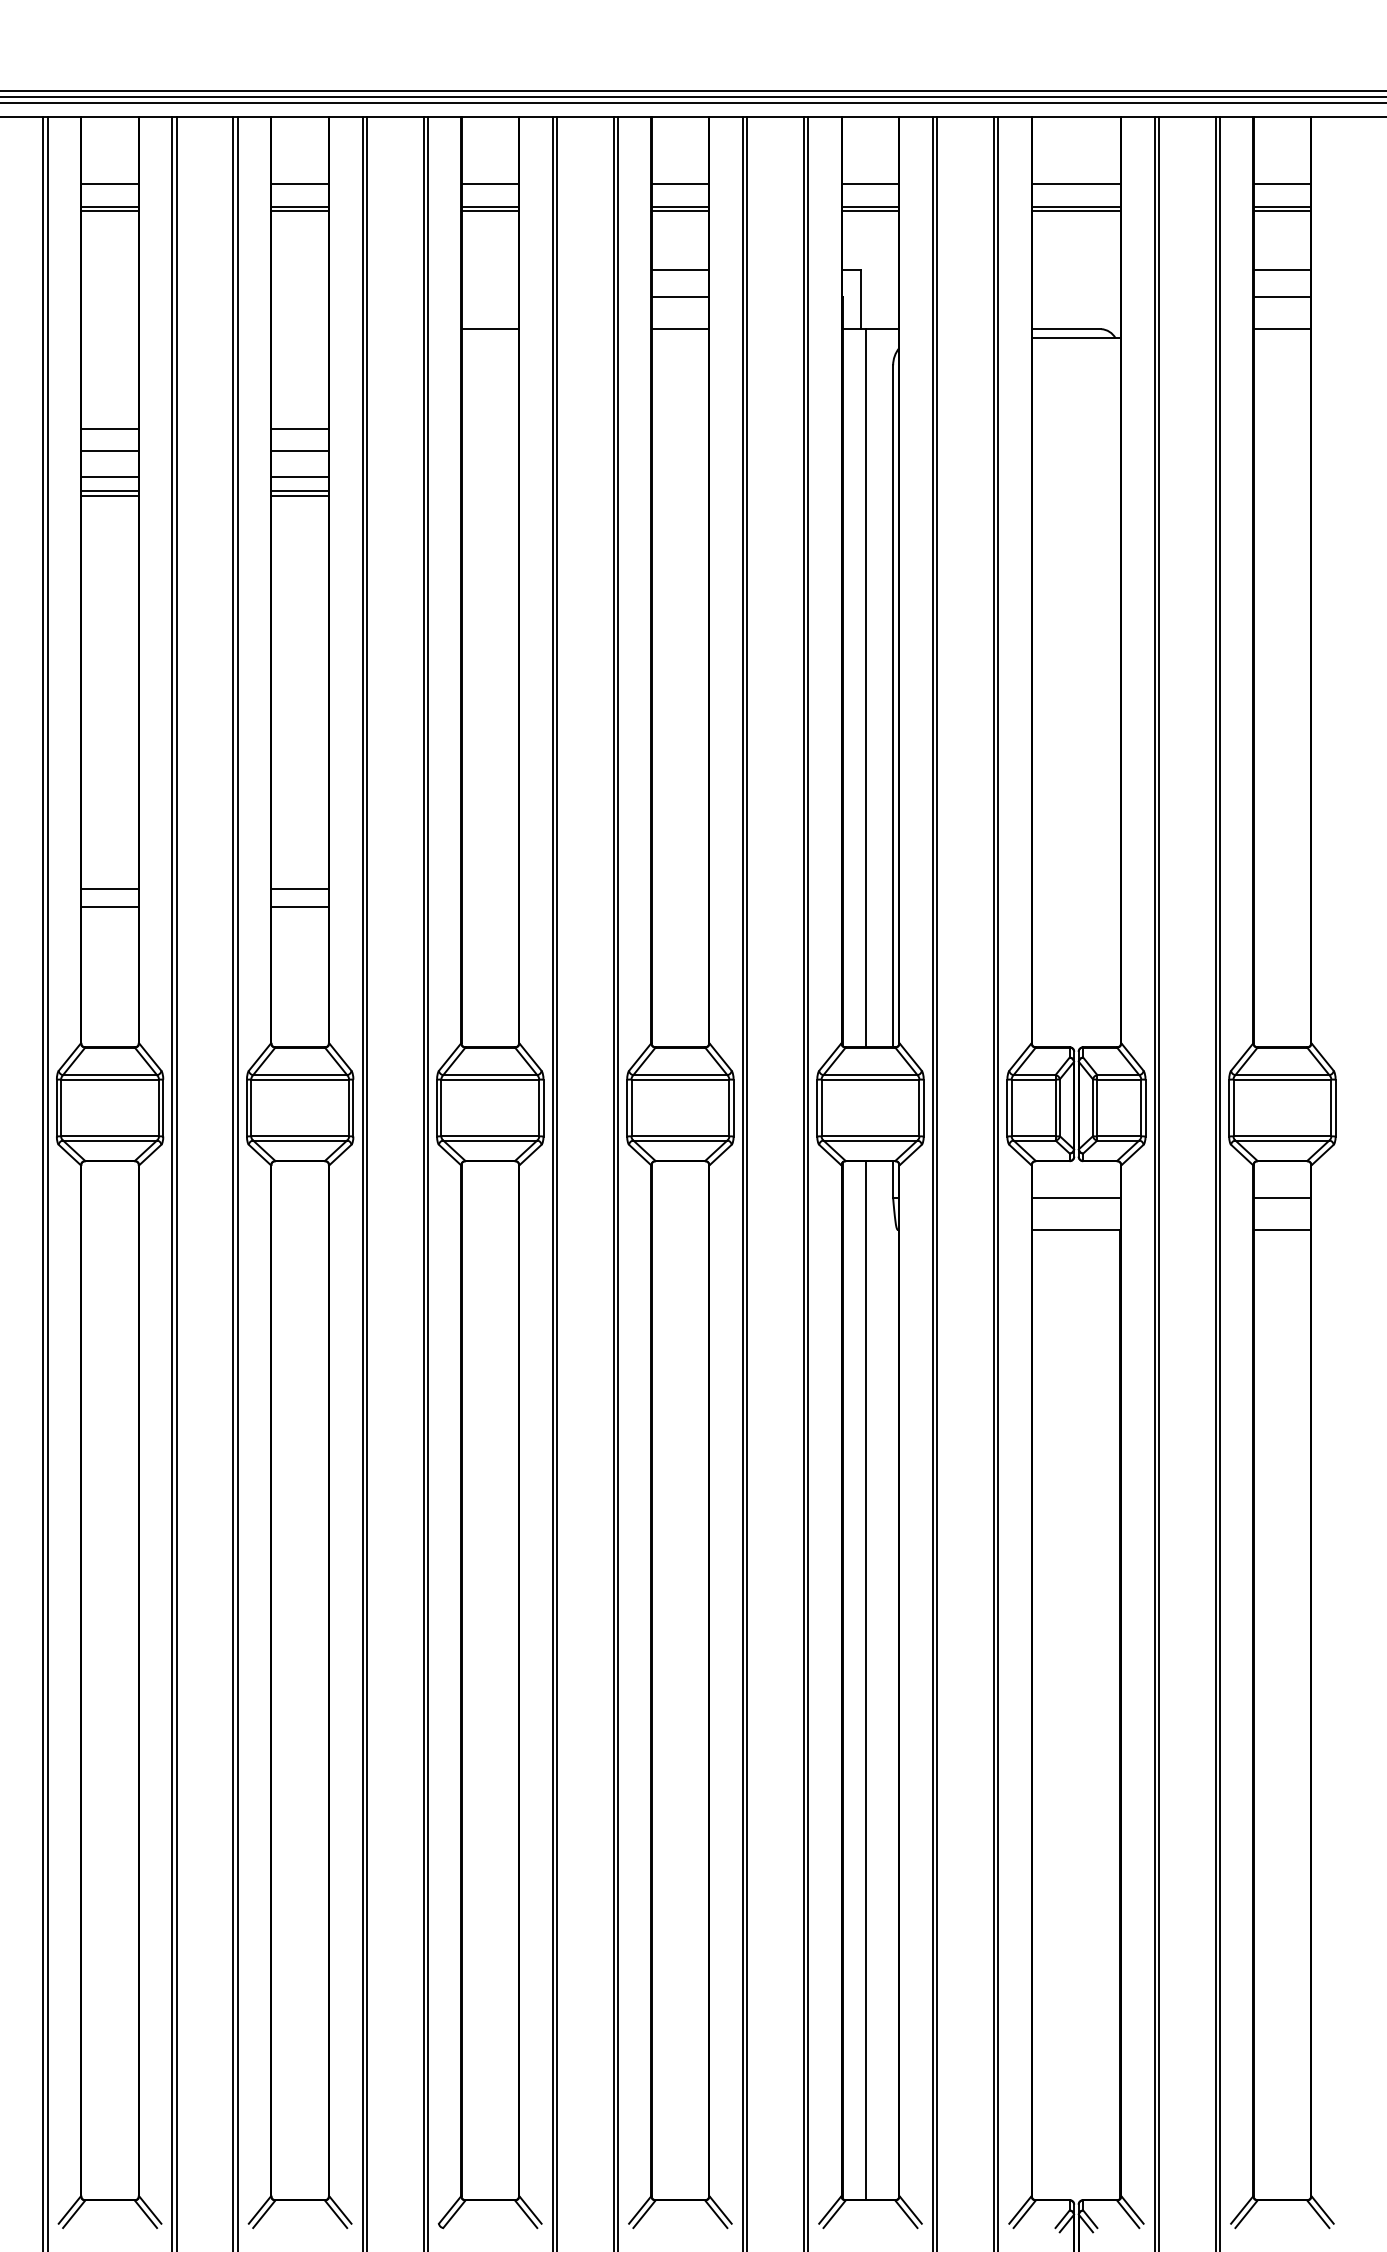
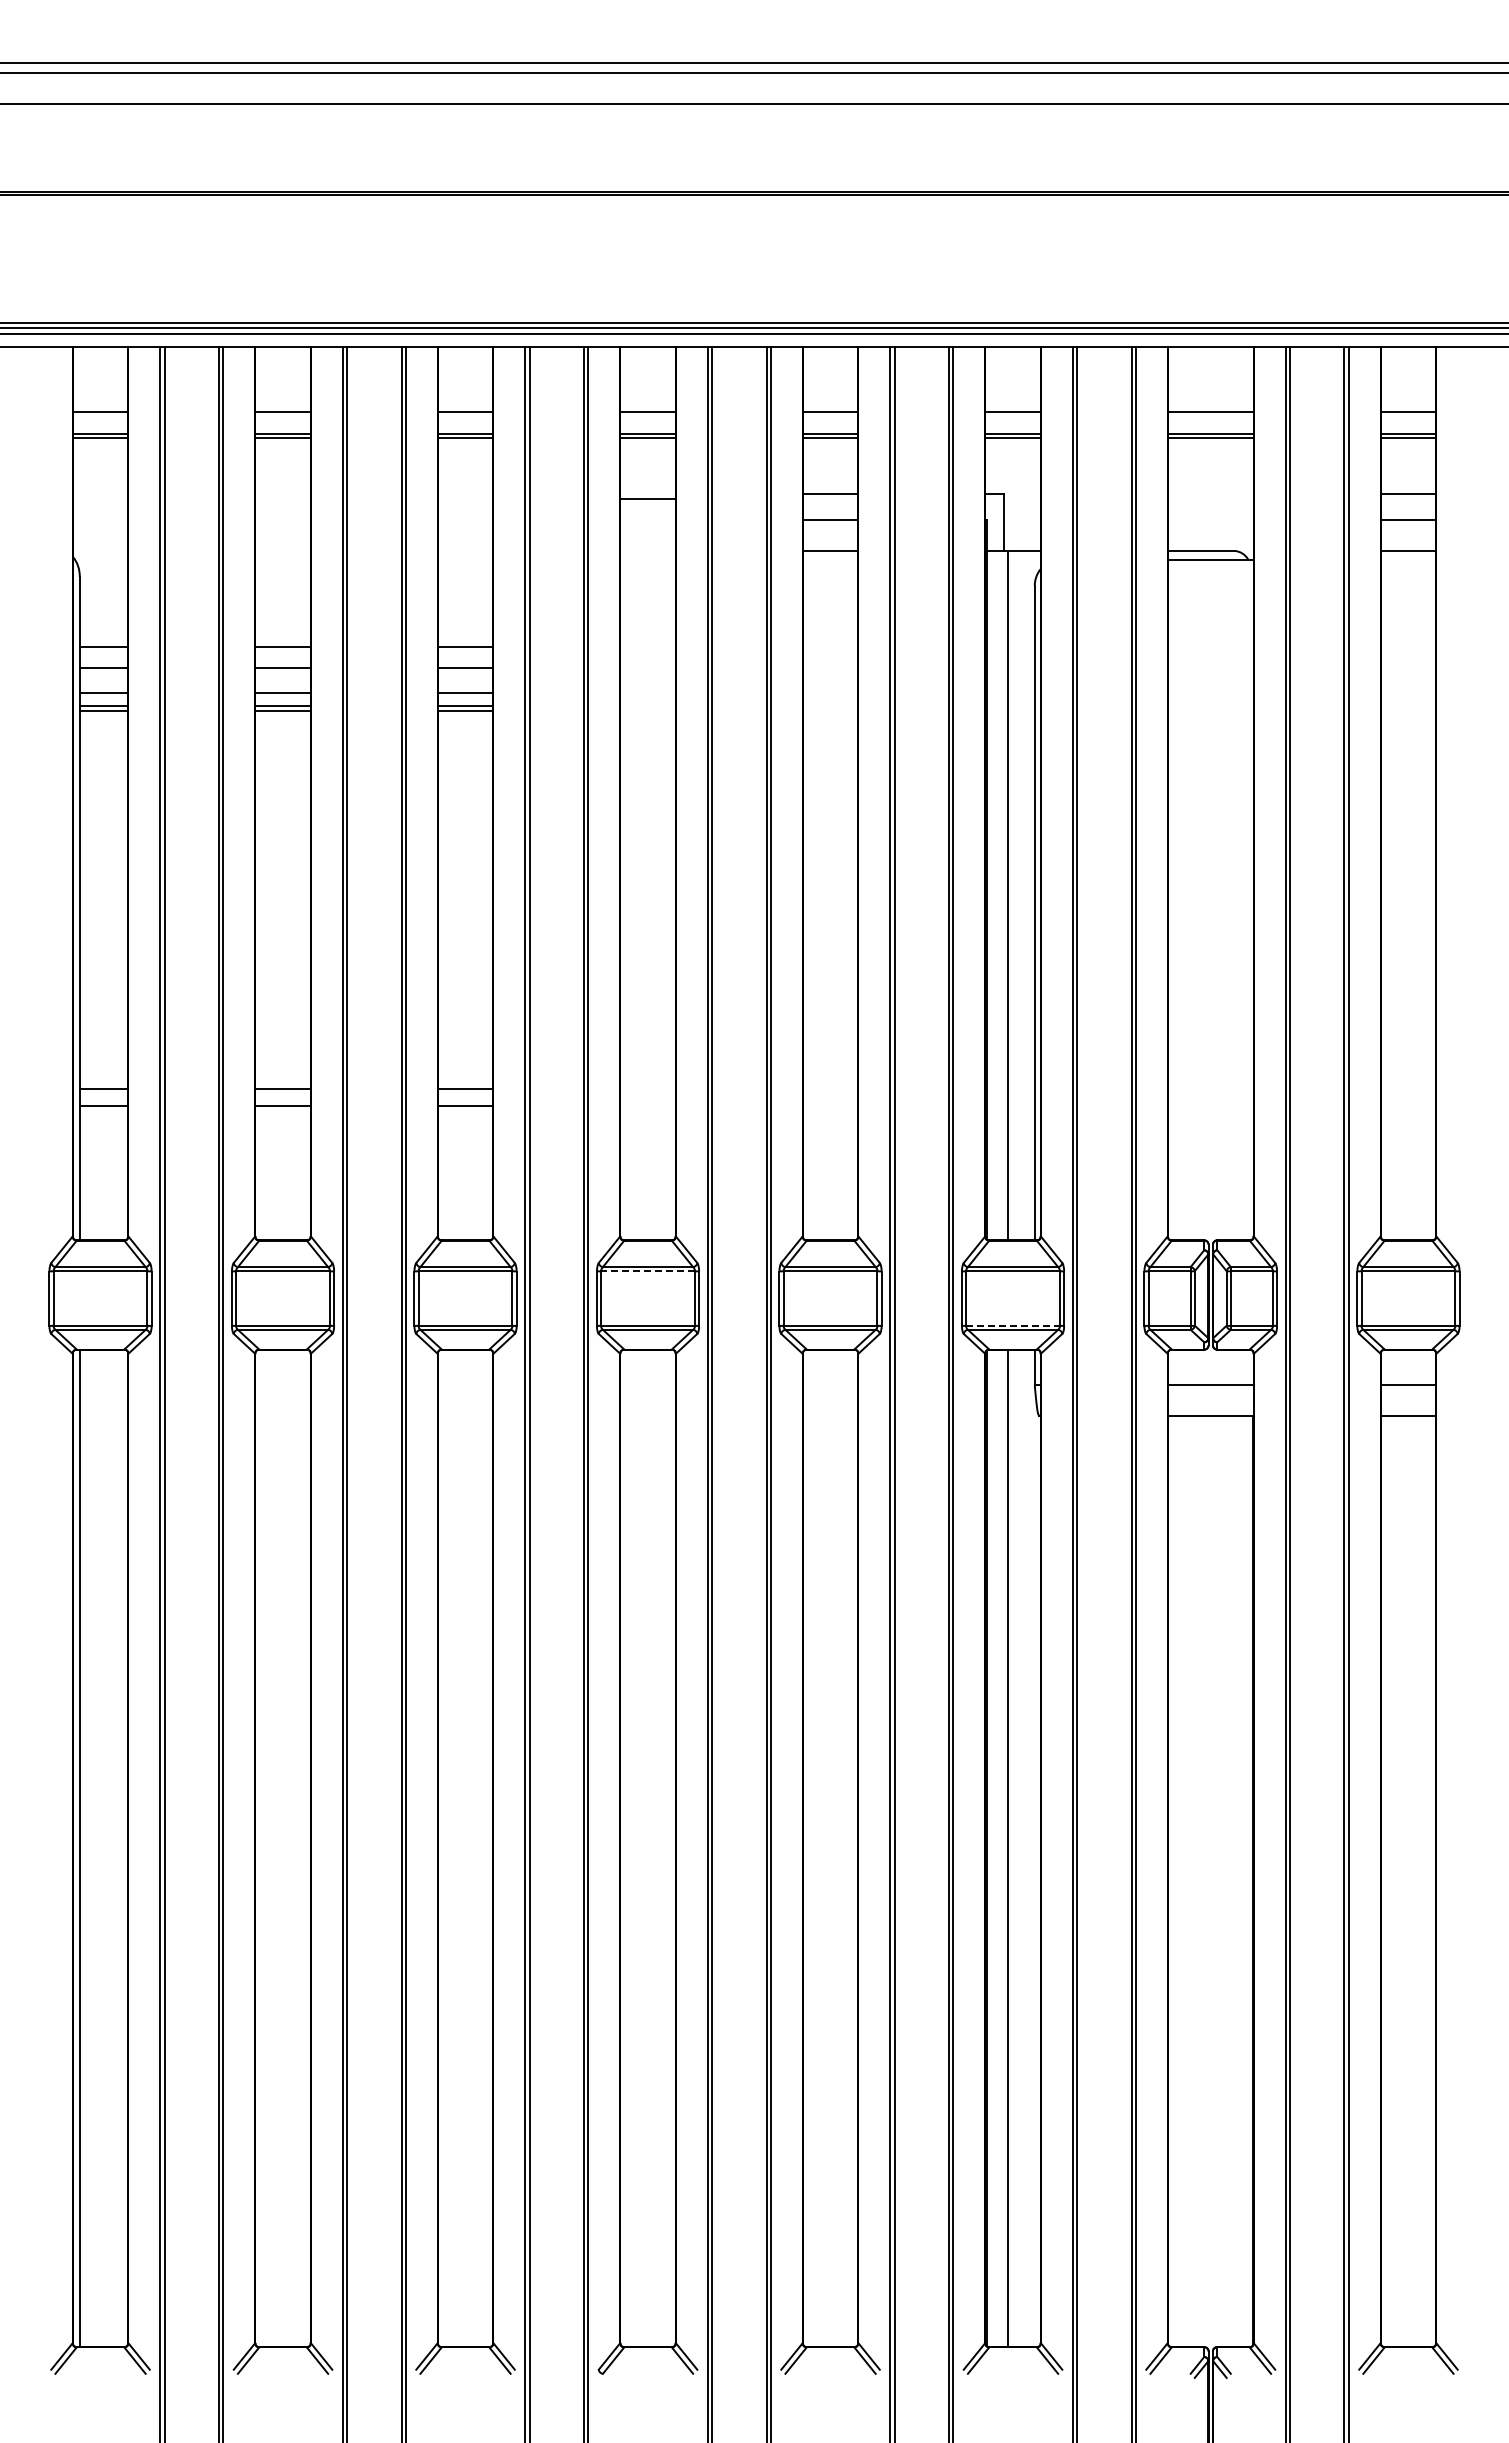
line: (489, 328) -> (647, 498), moved
line: (490, 1079) -> (648, 1271), solid -> dashed
line: (870, 1135) -> (1013, 1325), solid -> dashed

